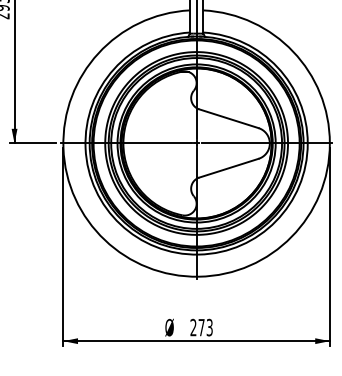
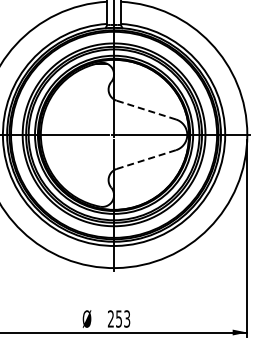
line: (228, 118) -> (145, 109), solid -> dashed
line: (229, 168) -> (146, 159), solid -> dashed
text: (201, 327) -> (118, 318), 273 -> 253

